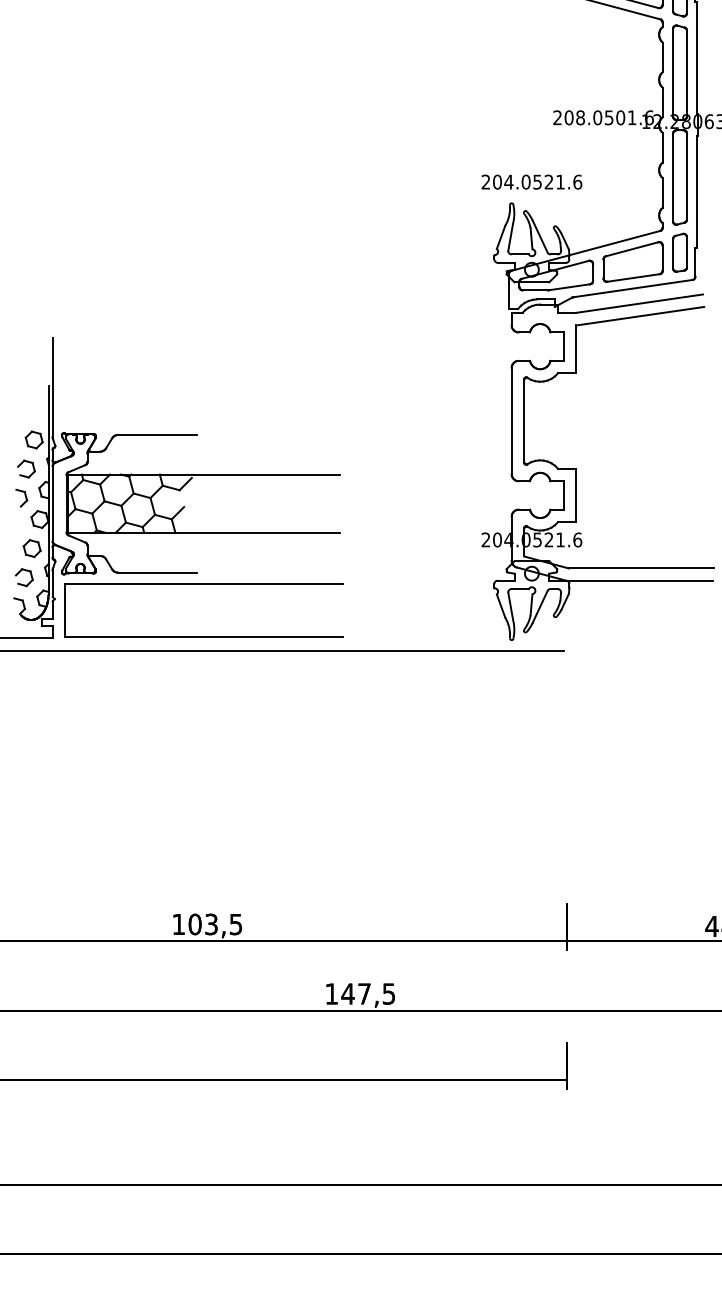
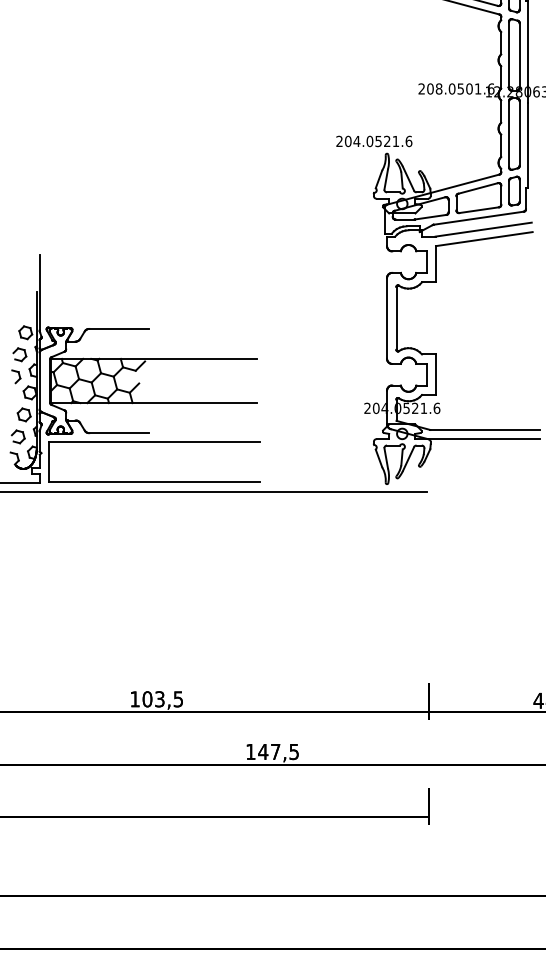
text: (531, 181) -> (374, 140), moved

